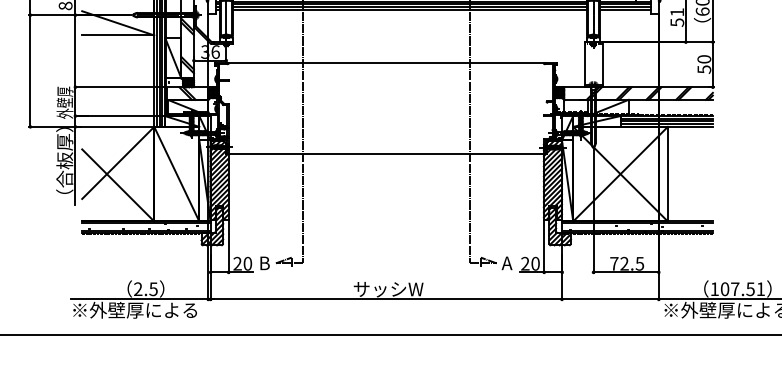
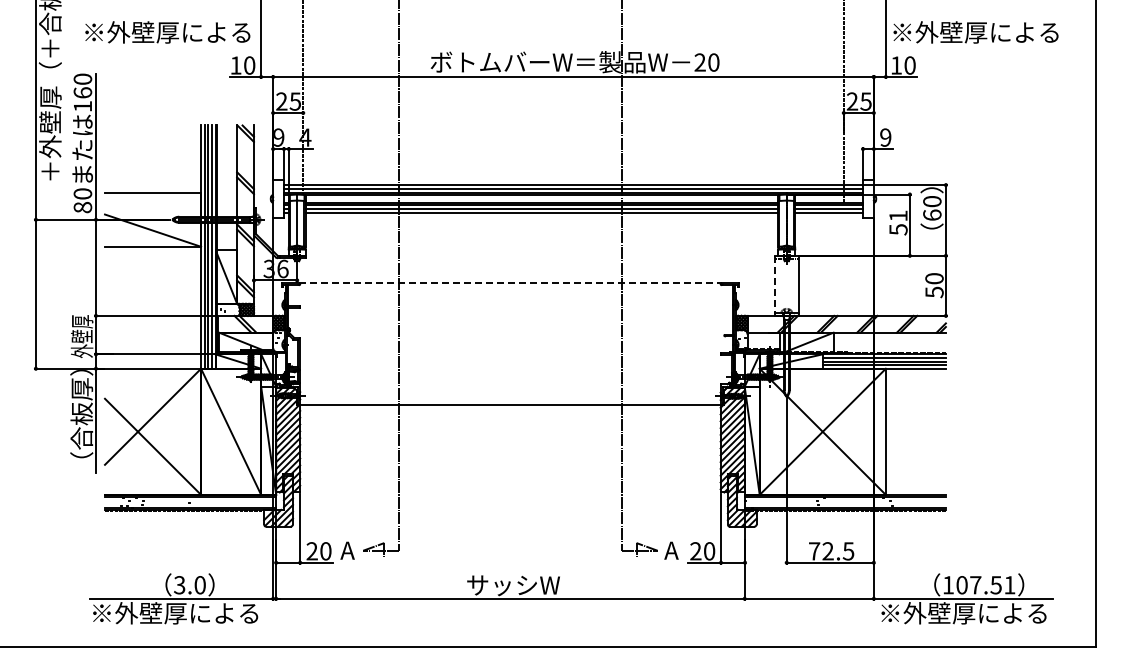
line: (386, 62) -> (510, 283), solid -> dashed
line: (584, 65) -> (774, 286), solid -> dashed
text: (264, 263) -> (347, 550), B -> A
text: (145, 289) -> (189, 585), 2.5 -> 3.0

